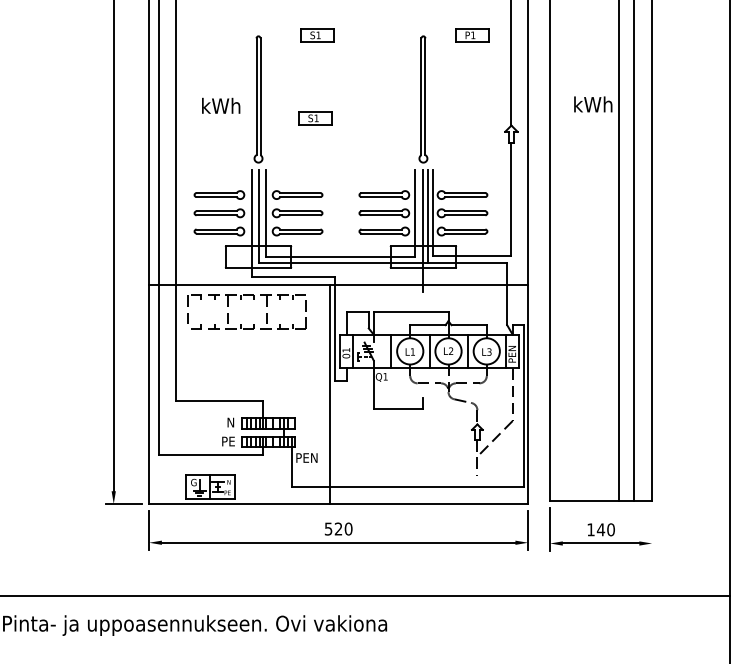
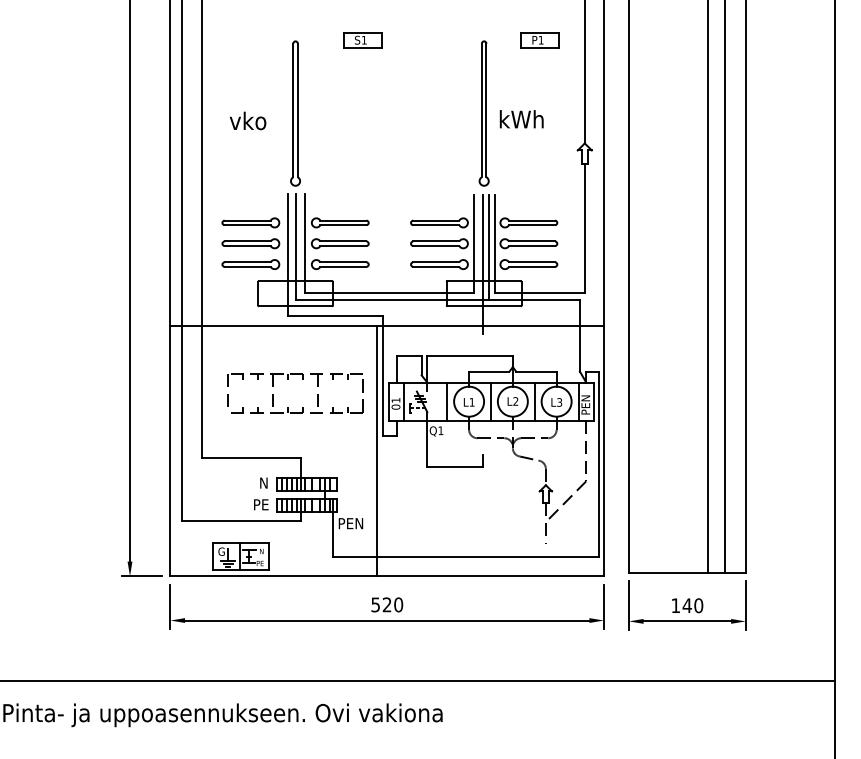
text: (593, 104) -> (521, 119), moved
text: (220, 105) -> (252, 120), kWh -> vko
part: (315, 118) -> (360, 135), removed
part: (241, 299) -> (288, 378), moved
line: (652, 529) -> (746, 605), added

